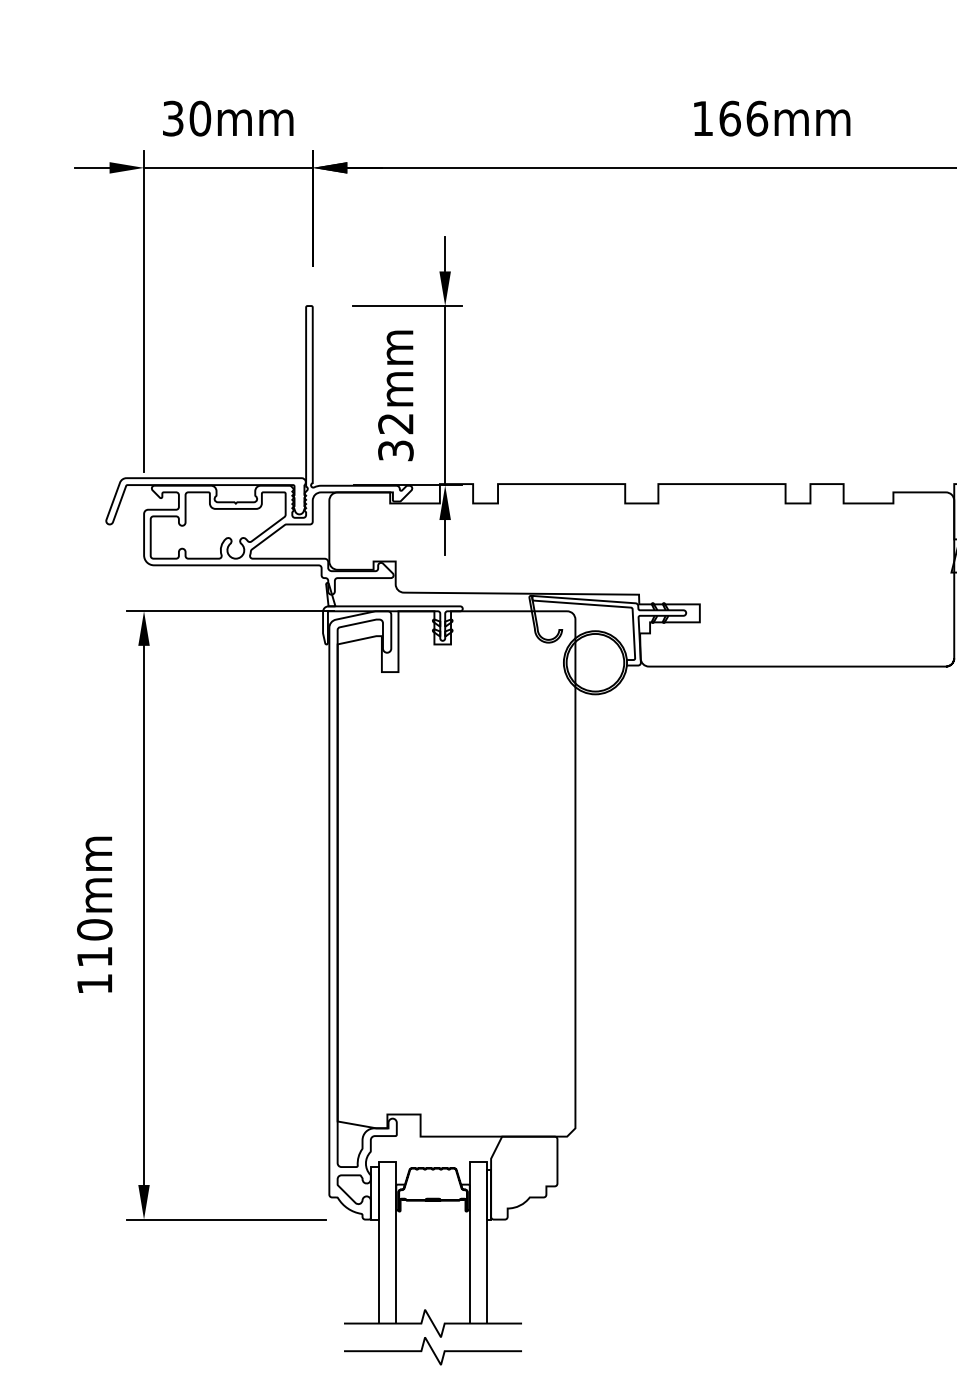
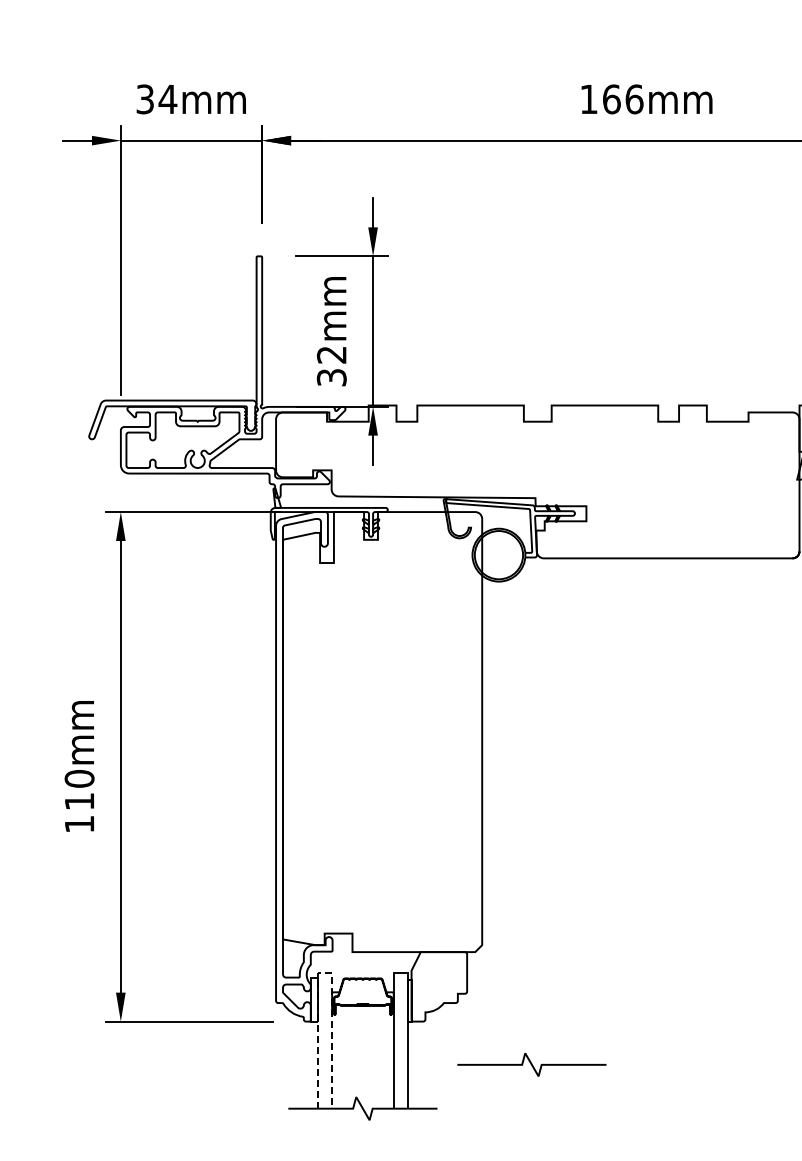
text: (199, 118) -> (167, 99), 30mm -> 34mm
line: (388, 1162) -> (325, 973), solid -> dashed
curve: (432, 1350) -> (531, 1064), moved

